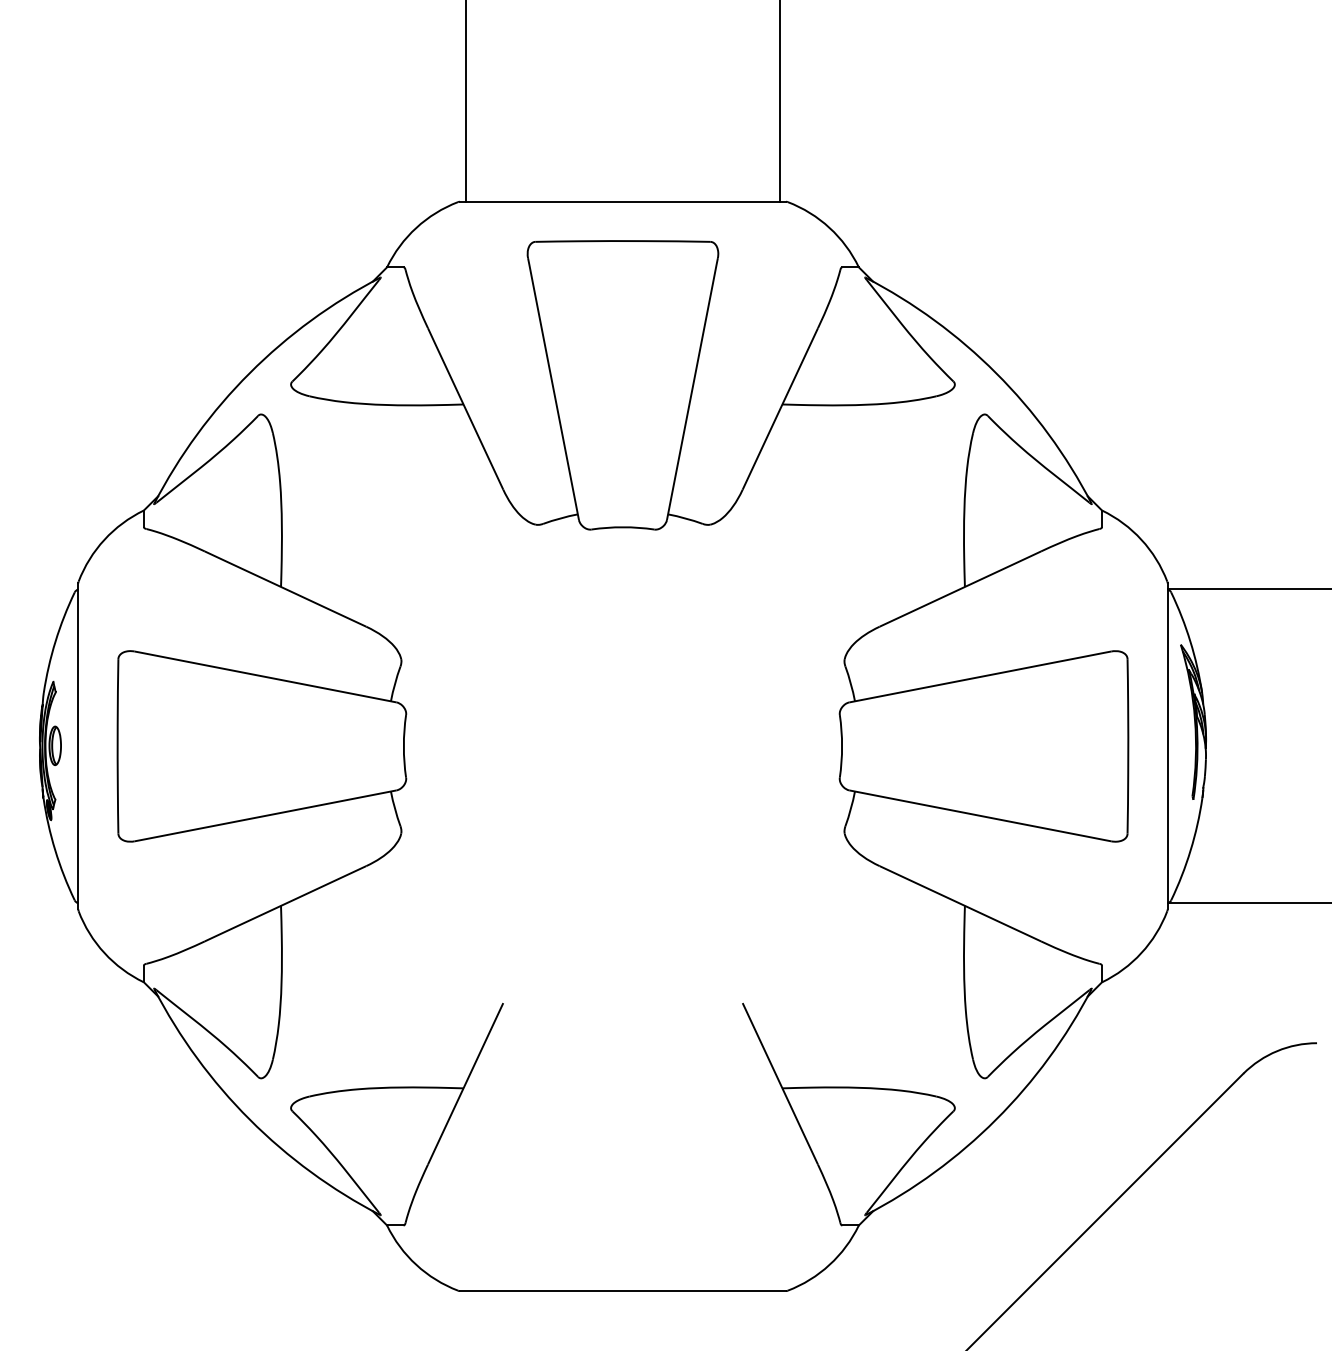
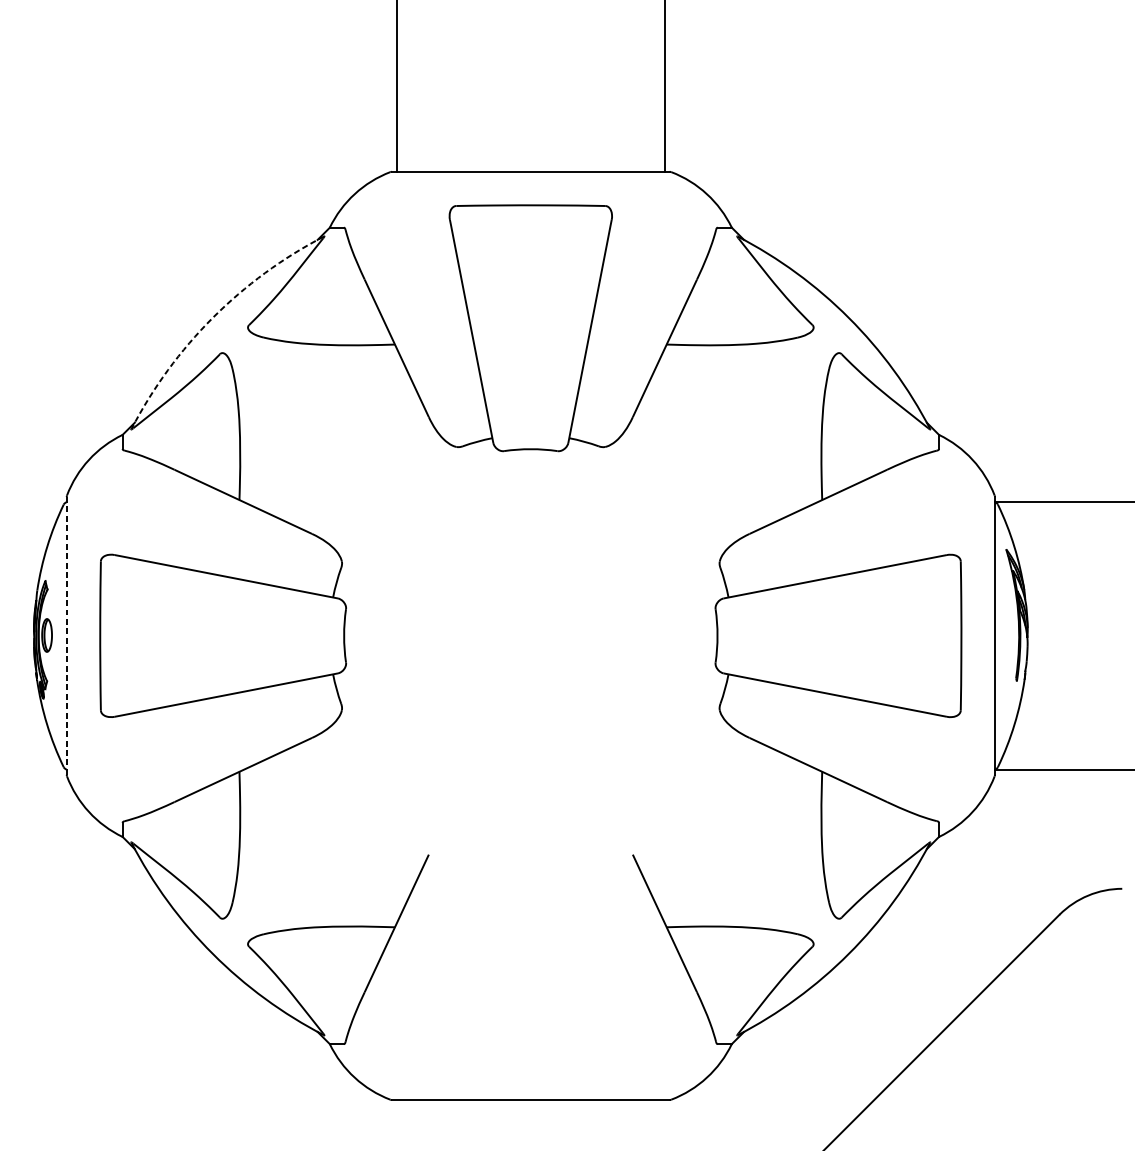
arc: (249, 373) -> (212, 318), solid -> dashed
line: (78, 746) -> (66, 635), solid -> dashed

